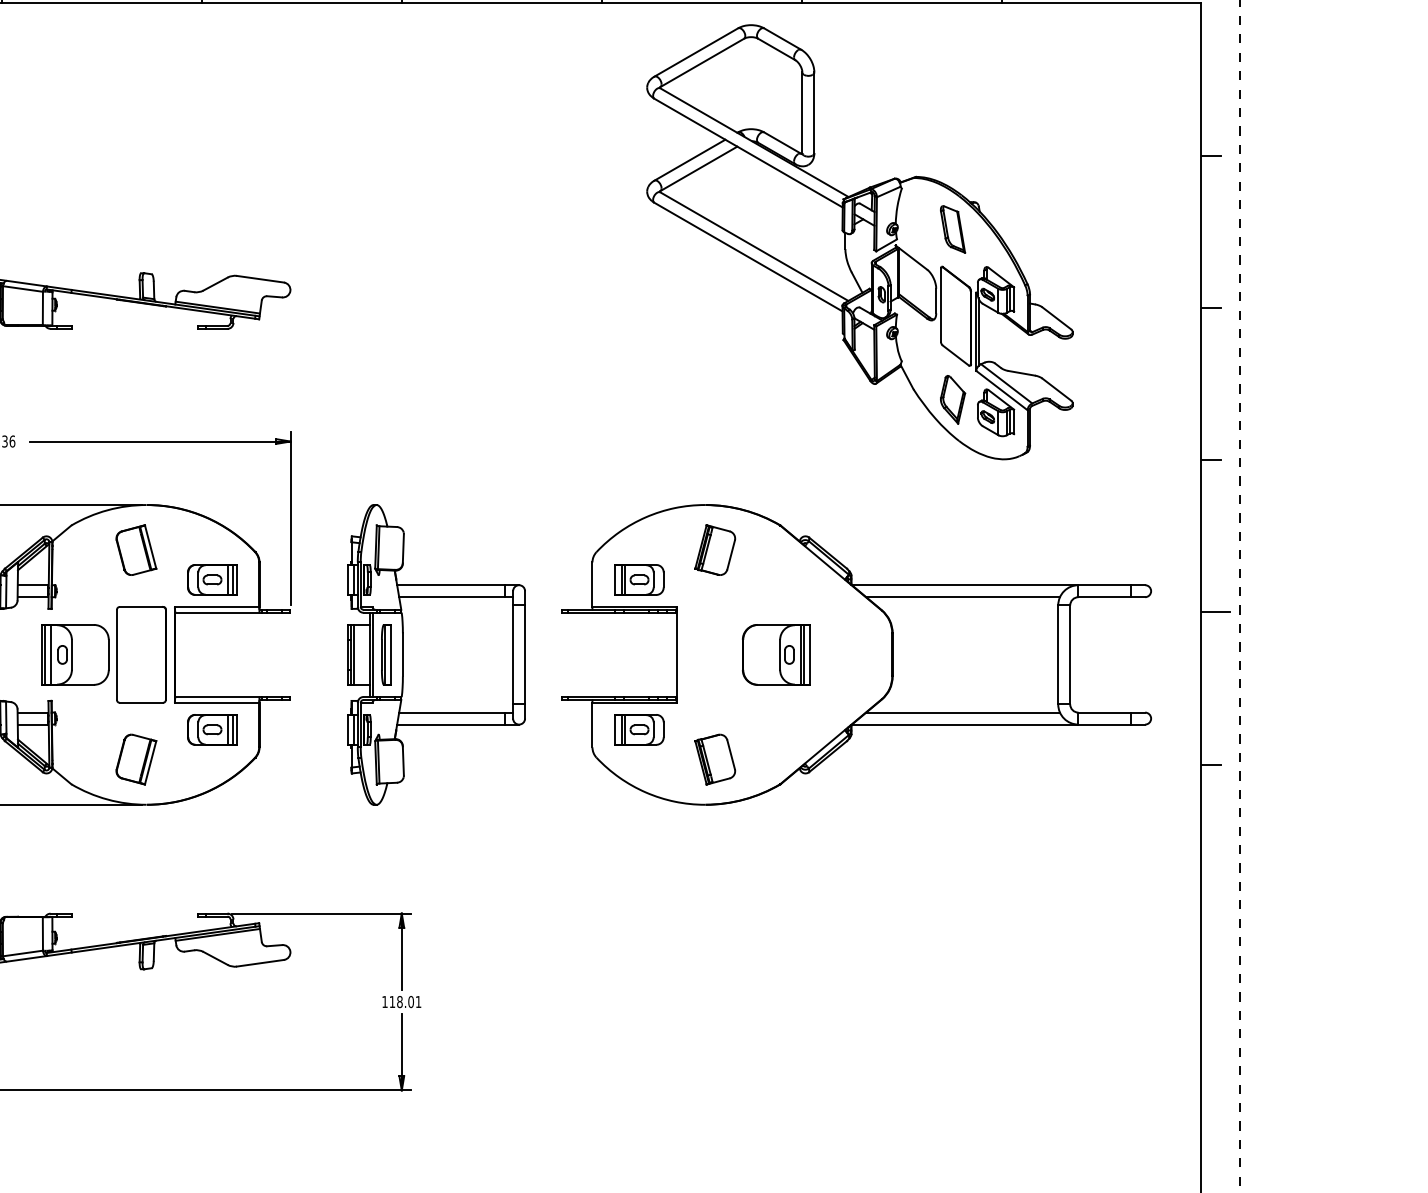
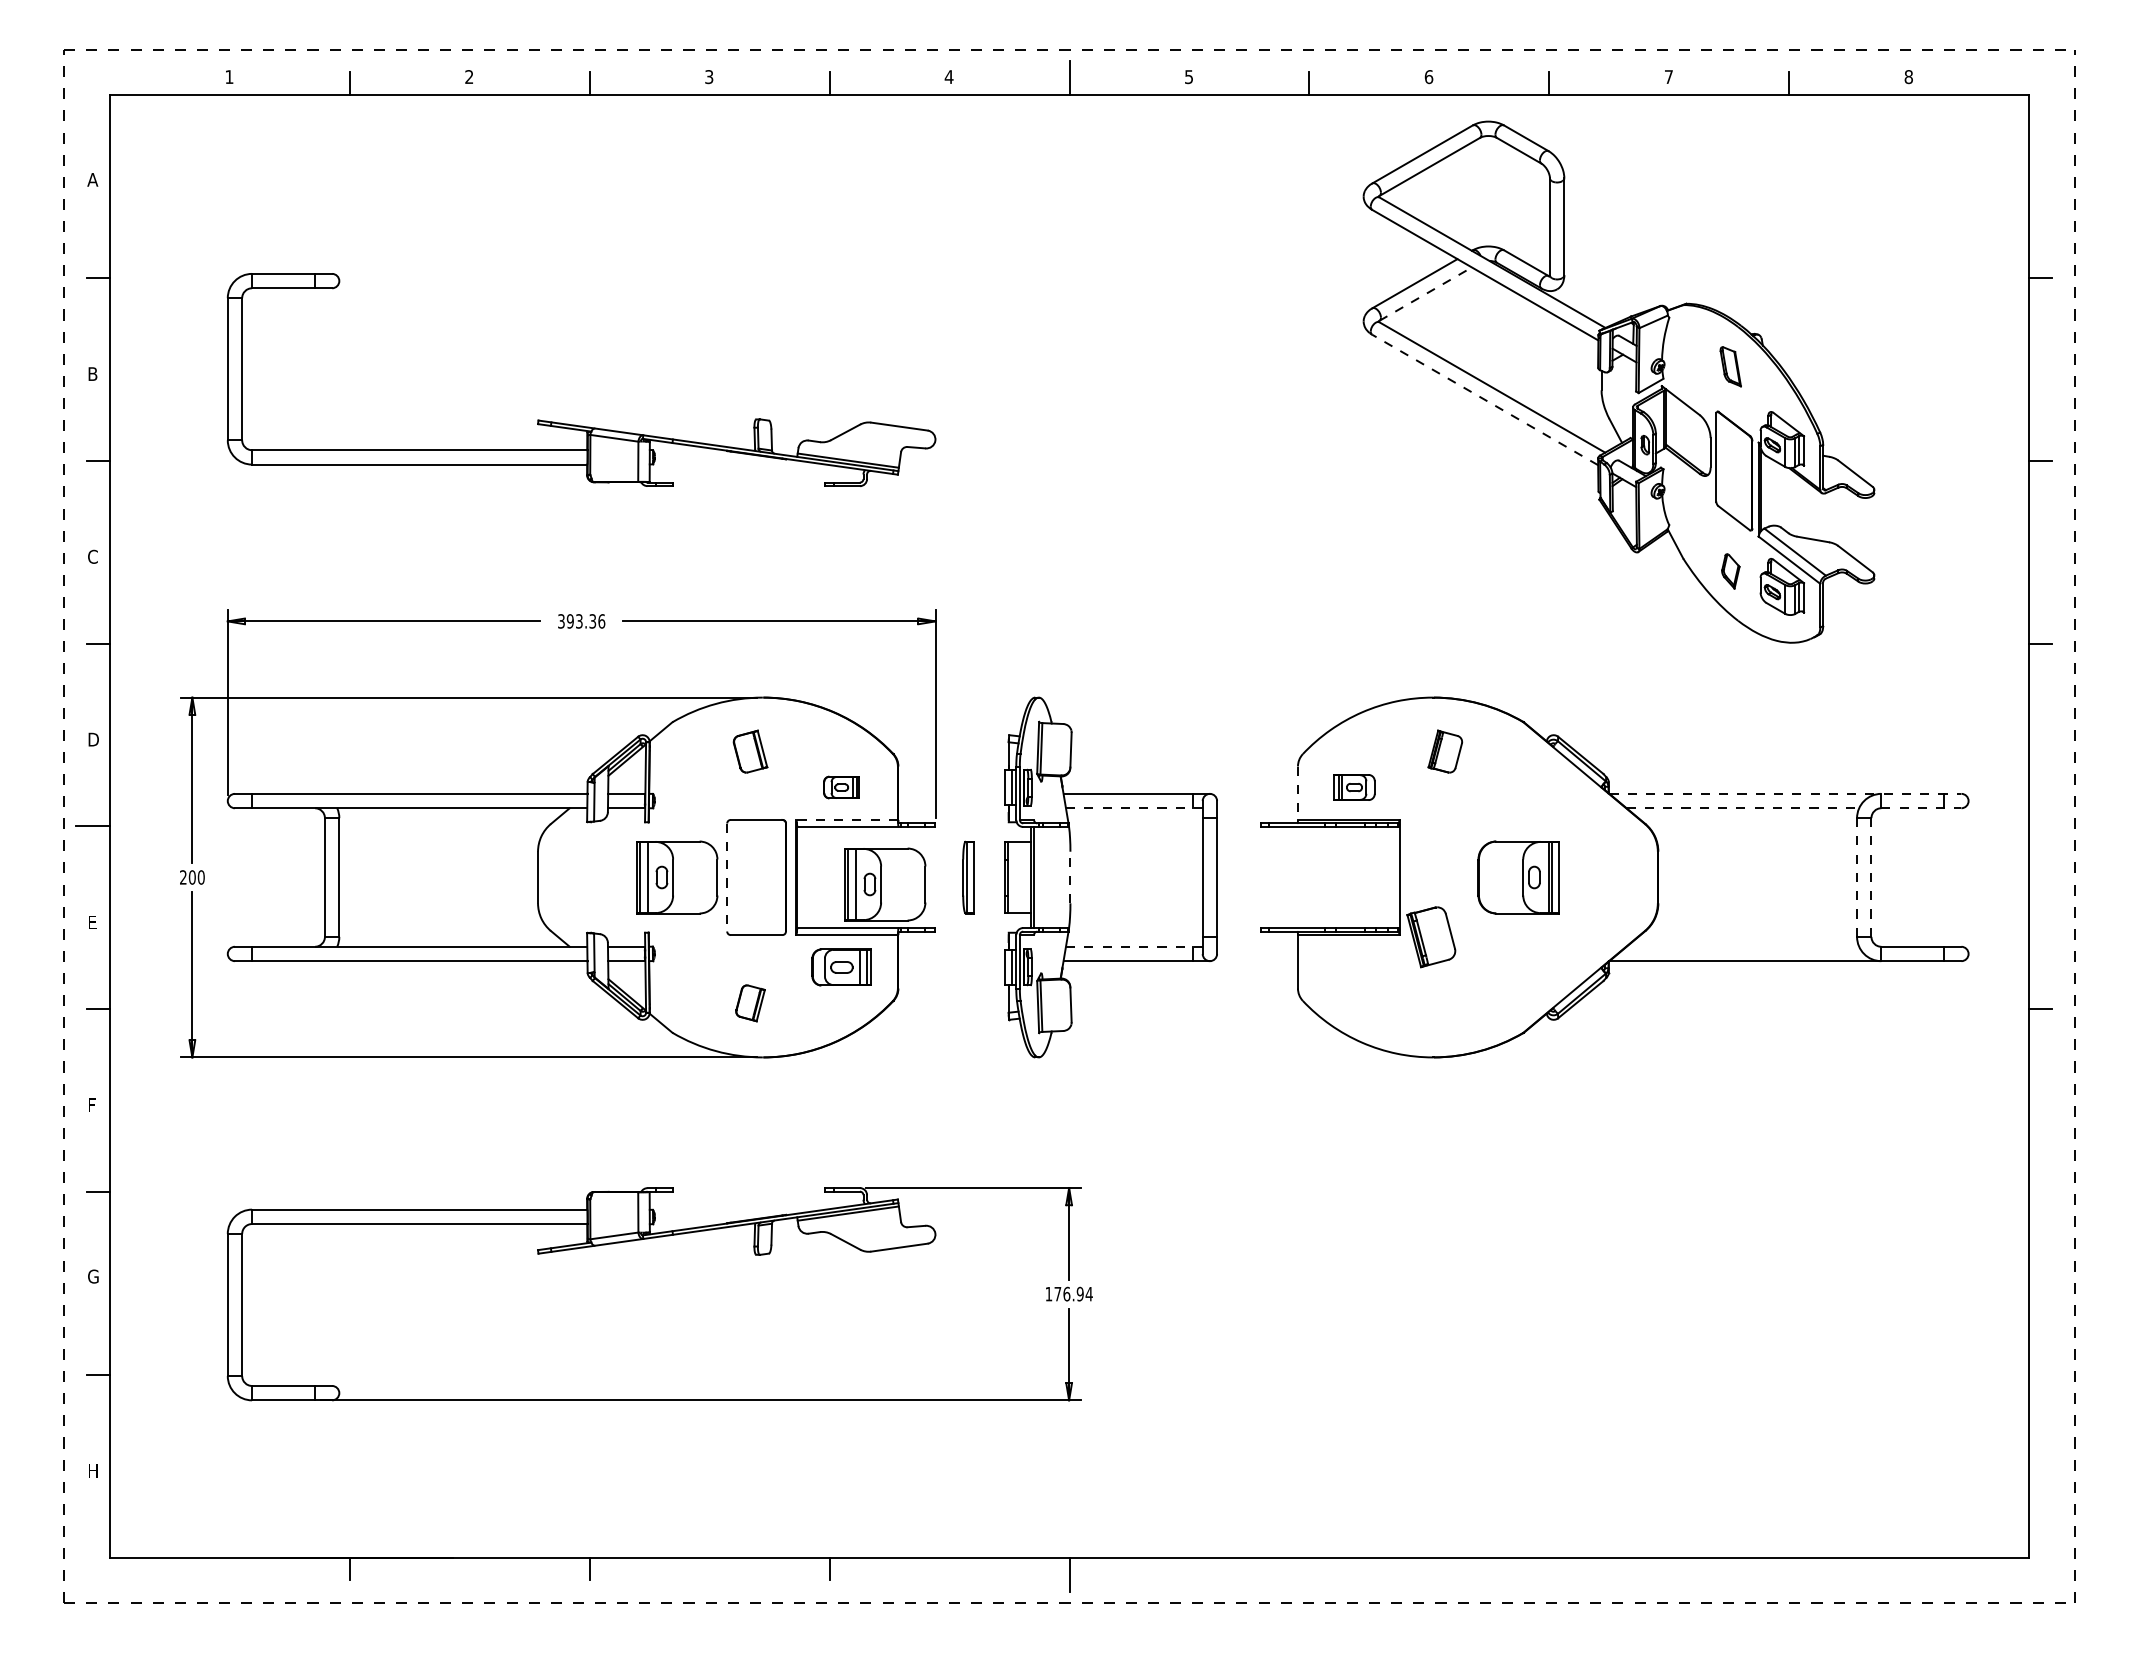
line: (699, 168) -> (1426, 293), solid -> dashed
part: (952, 229) -> (1730, 366), size x0.7
line: (747, 256) -> (1484, 399), solid -> dashed
part: (952, 399) -> (1730, 571), size x0.6
part: (136, 549) -> (750, 751), size x0.7
part: (715, 549) -> (1445, 751), size x0.7
part: (212, 579) -> (841, 787), size x0.6
part: (639, 579) -> (1354, 787), size x0.7
line: (592, 584) -> (1297, 793), solid -> dashed
line: (998, 584) -> (1785, 793), solid -> dashed
line: (456, 597) -> (1134, 808), solid -> dashed
line: (963, 597) -> (1743, 808), solid -> dashed
line: (1111, 597) -> (1921, 808), solid -> dashed
line: (217, 606) -> (847, 819), solid -> dashed
line: (1216, 612) -> (2046, 826), removed
line: (117, 654) -> (727, 877), solid -> dashed
line: (354, 654) -> (1012, 877), removed
part: (386, 654) -> (968, 877), moved
line: (402, 654) -> (1070, 877), solid -> dashed
line: (1058, 654) -> (1857, 877), solid -> dashed
line: (1070, 654) -> (1871, 877), solid -> dashed
part: (248, 660) -> (885, 884), added
line: (456, 712) -> (1134, 946), solid -> dashed
line: (962, 712) -> (1742, 946), removed
part: (639, 729) -> (1354, 967), removed
part: (136, 759) -> (750, 1003), size x0.6
part: (715, 759) -> (1431, 937), moved
text: (405, 1001) -> (1073, 1293), 118.01 -> 176.94

